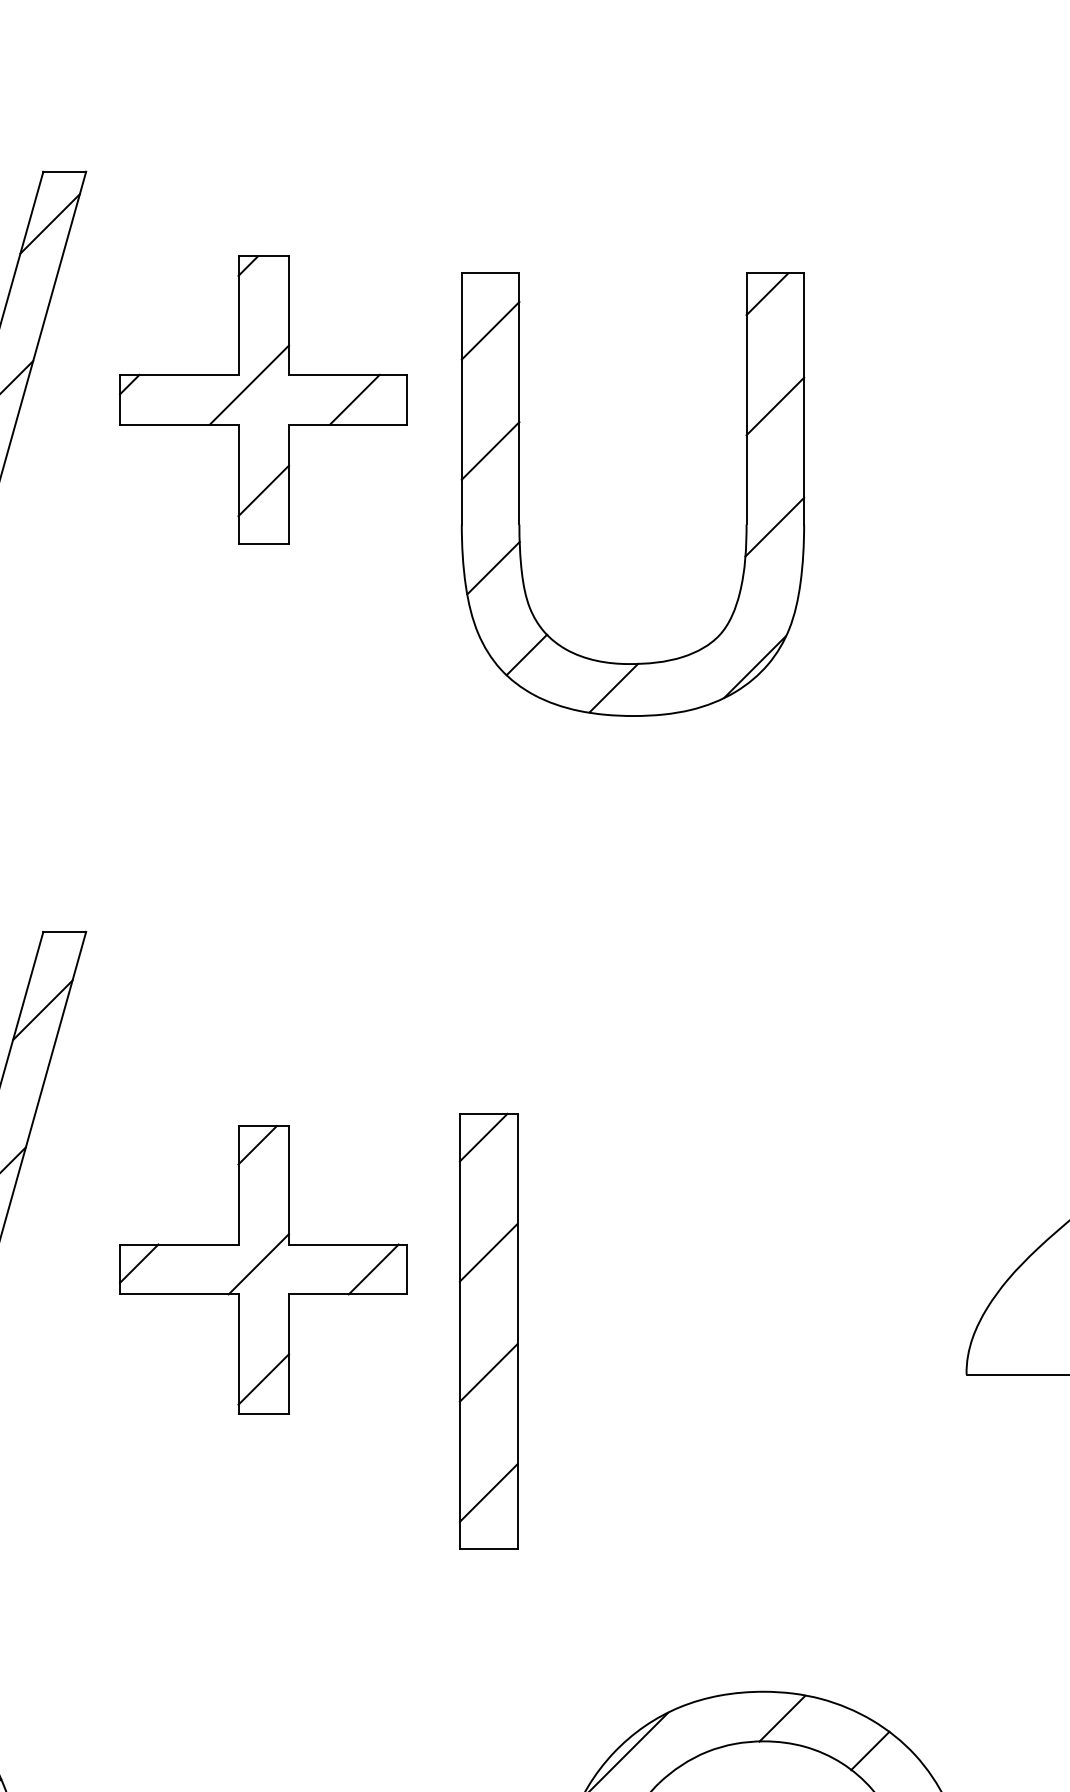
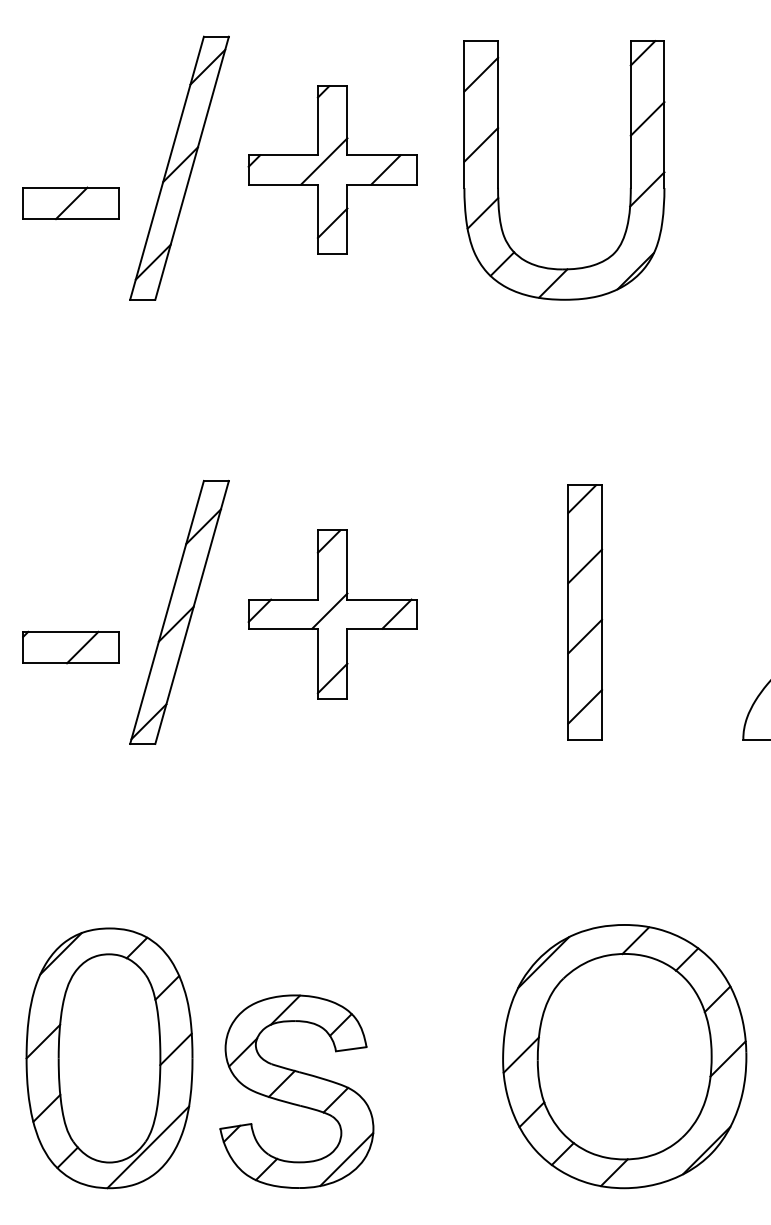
part: (520, 494) -> (498, 170), moved
part: (263, 1269) -> (332, 614), moved
part: (489, 1331) -> (585, 612), moved

